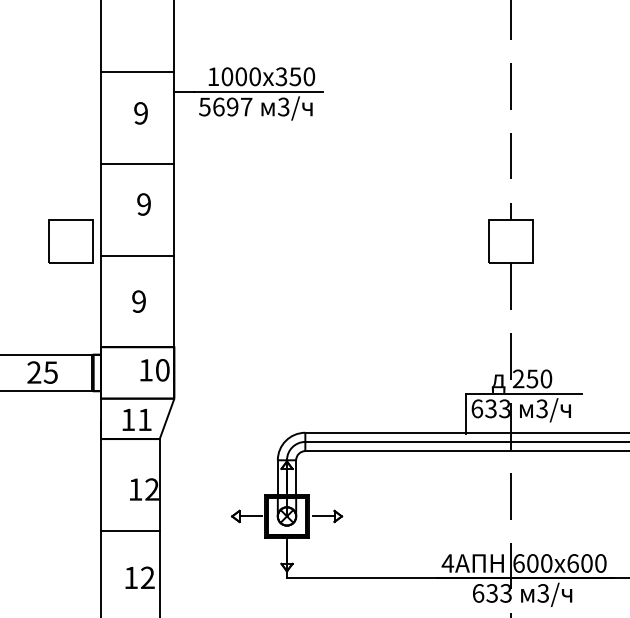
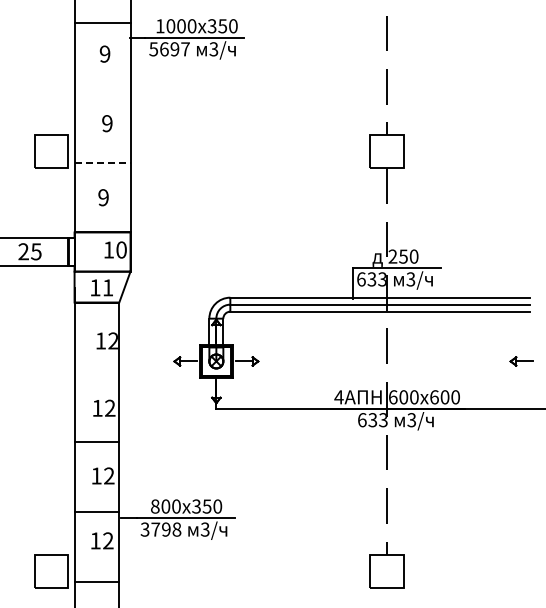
line: (137, 163) -> (102, 92), removed
line: (137, 255) -> (102, 162), solid -> dashed
line: (129, 530) -> (96, 372), removed

